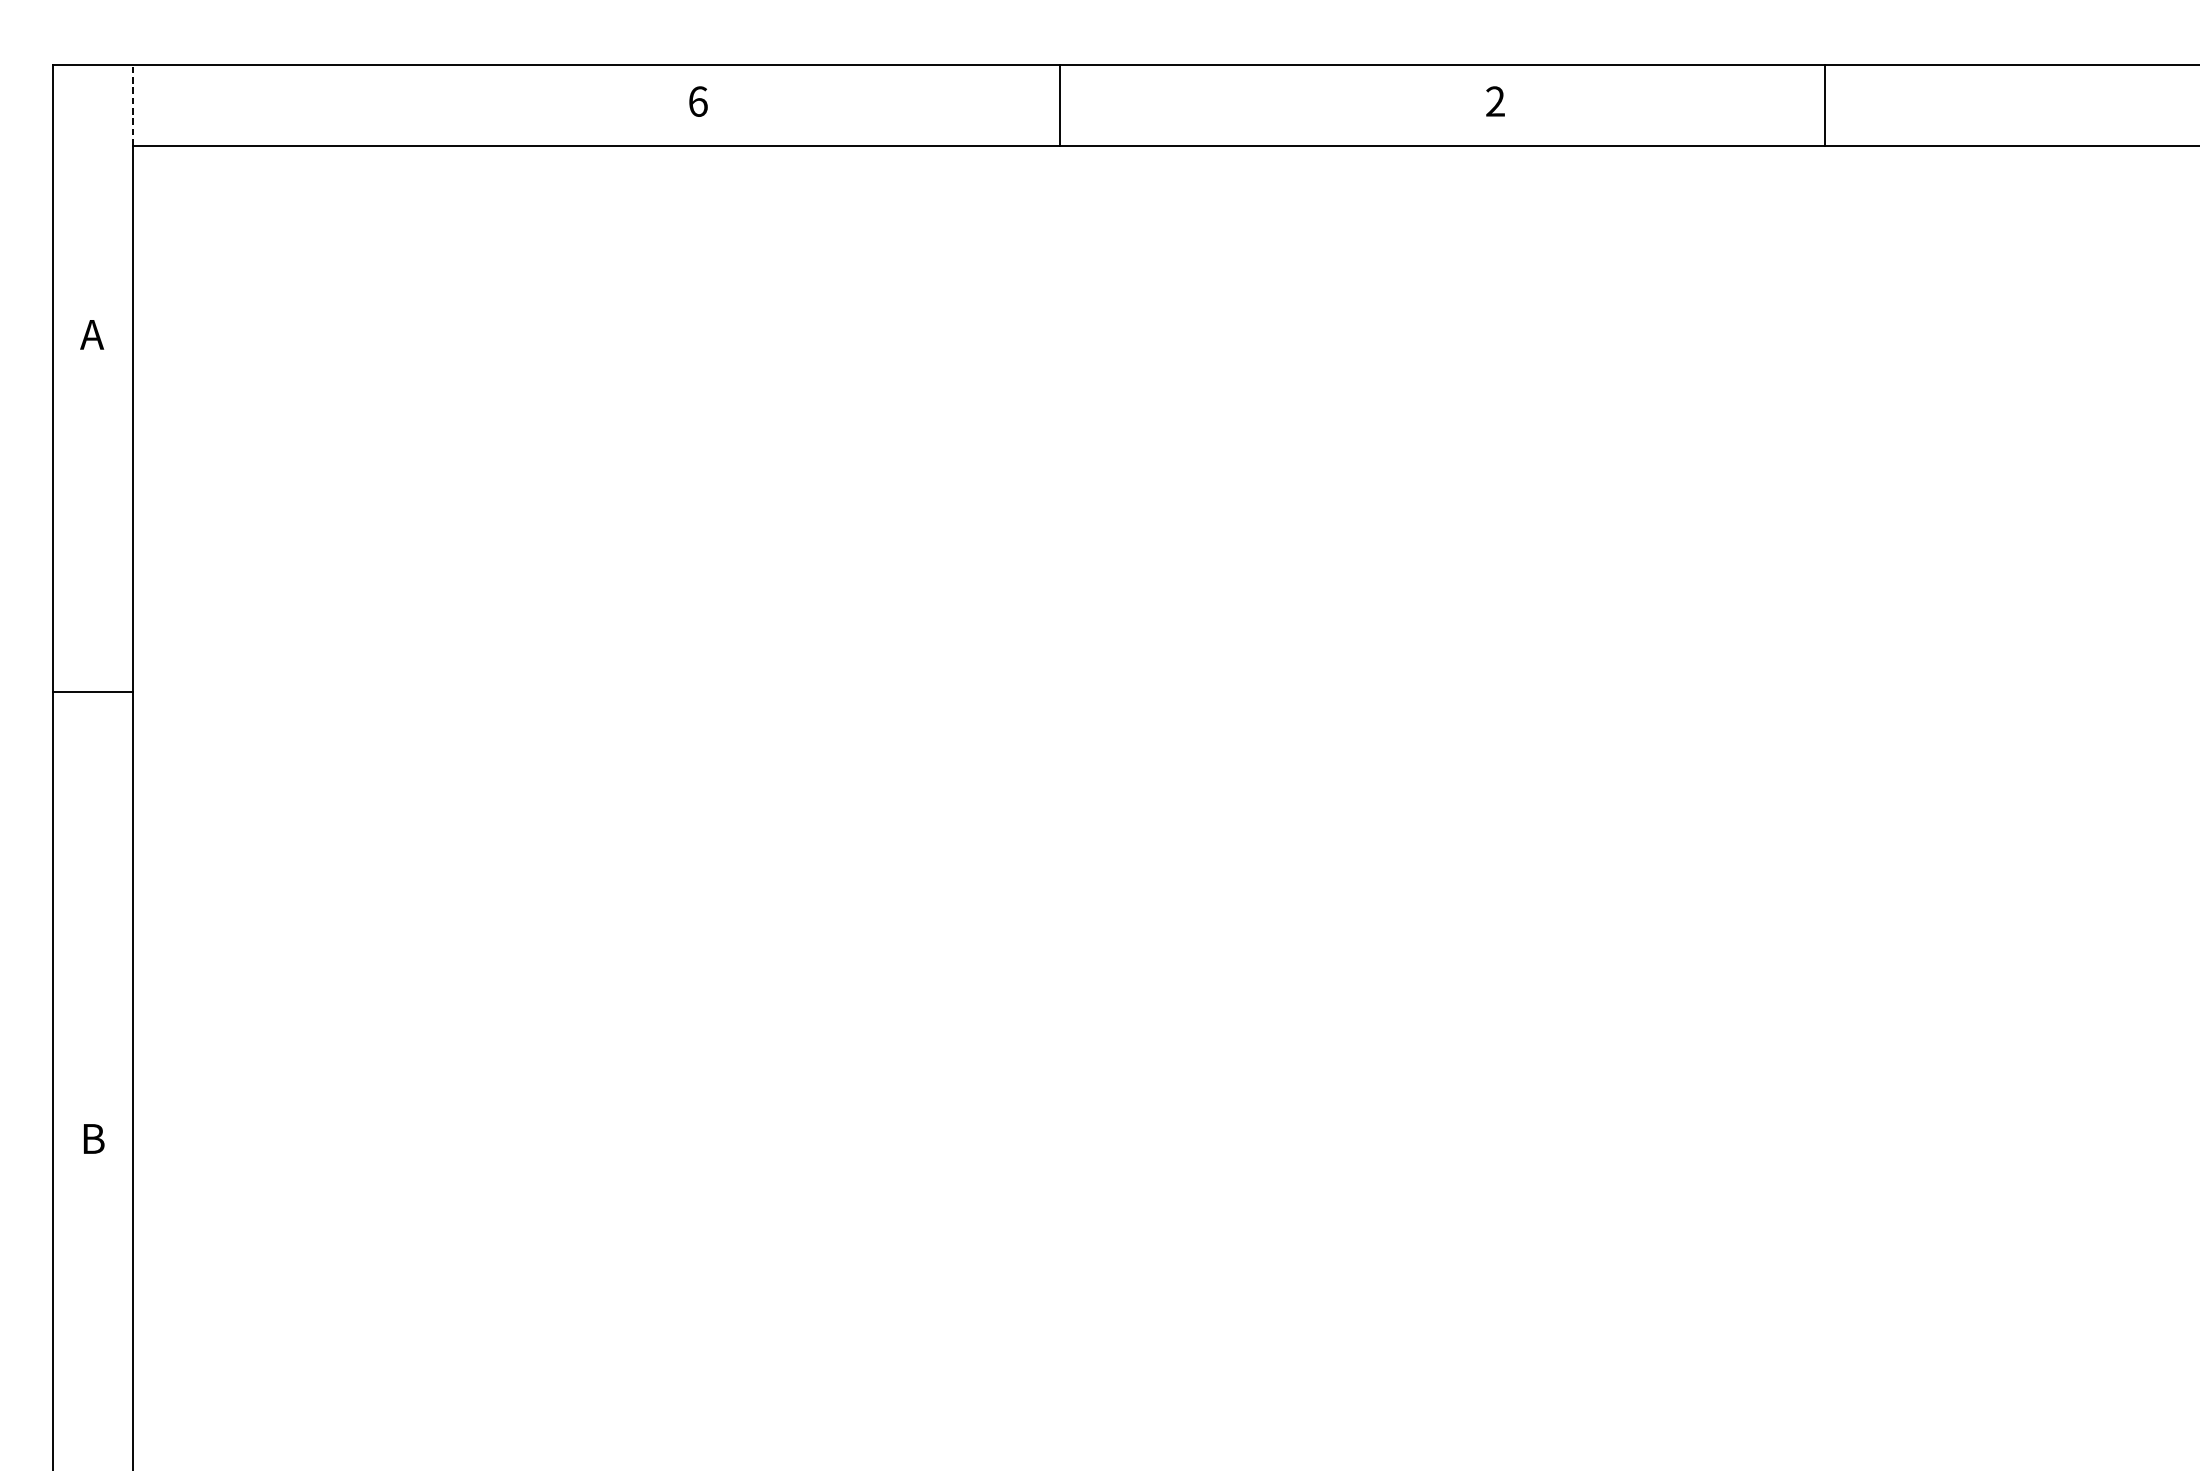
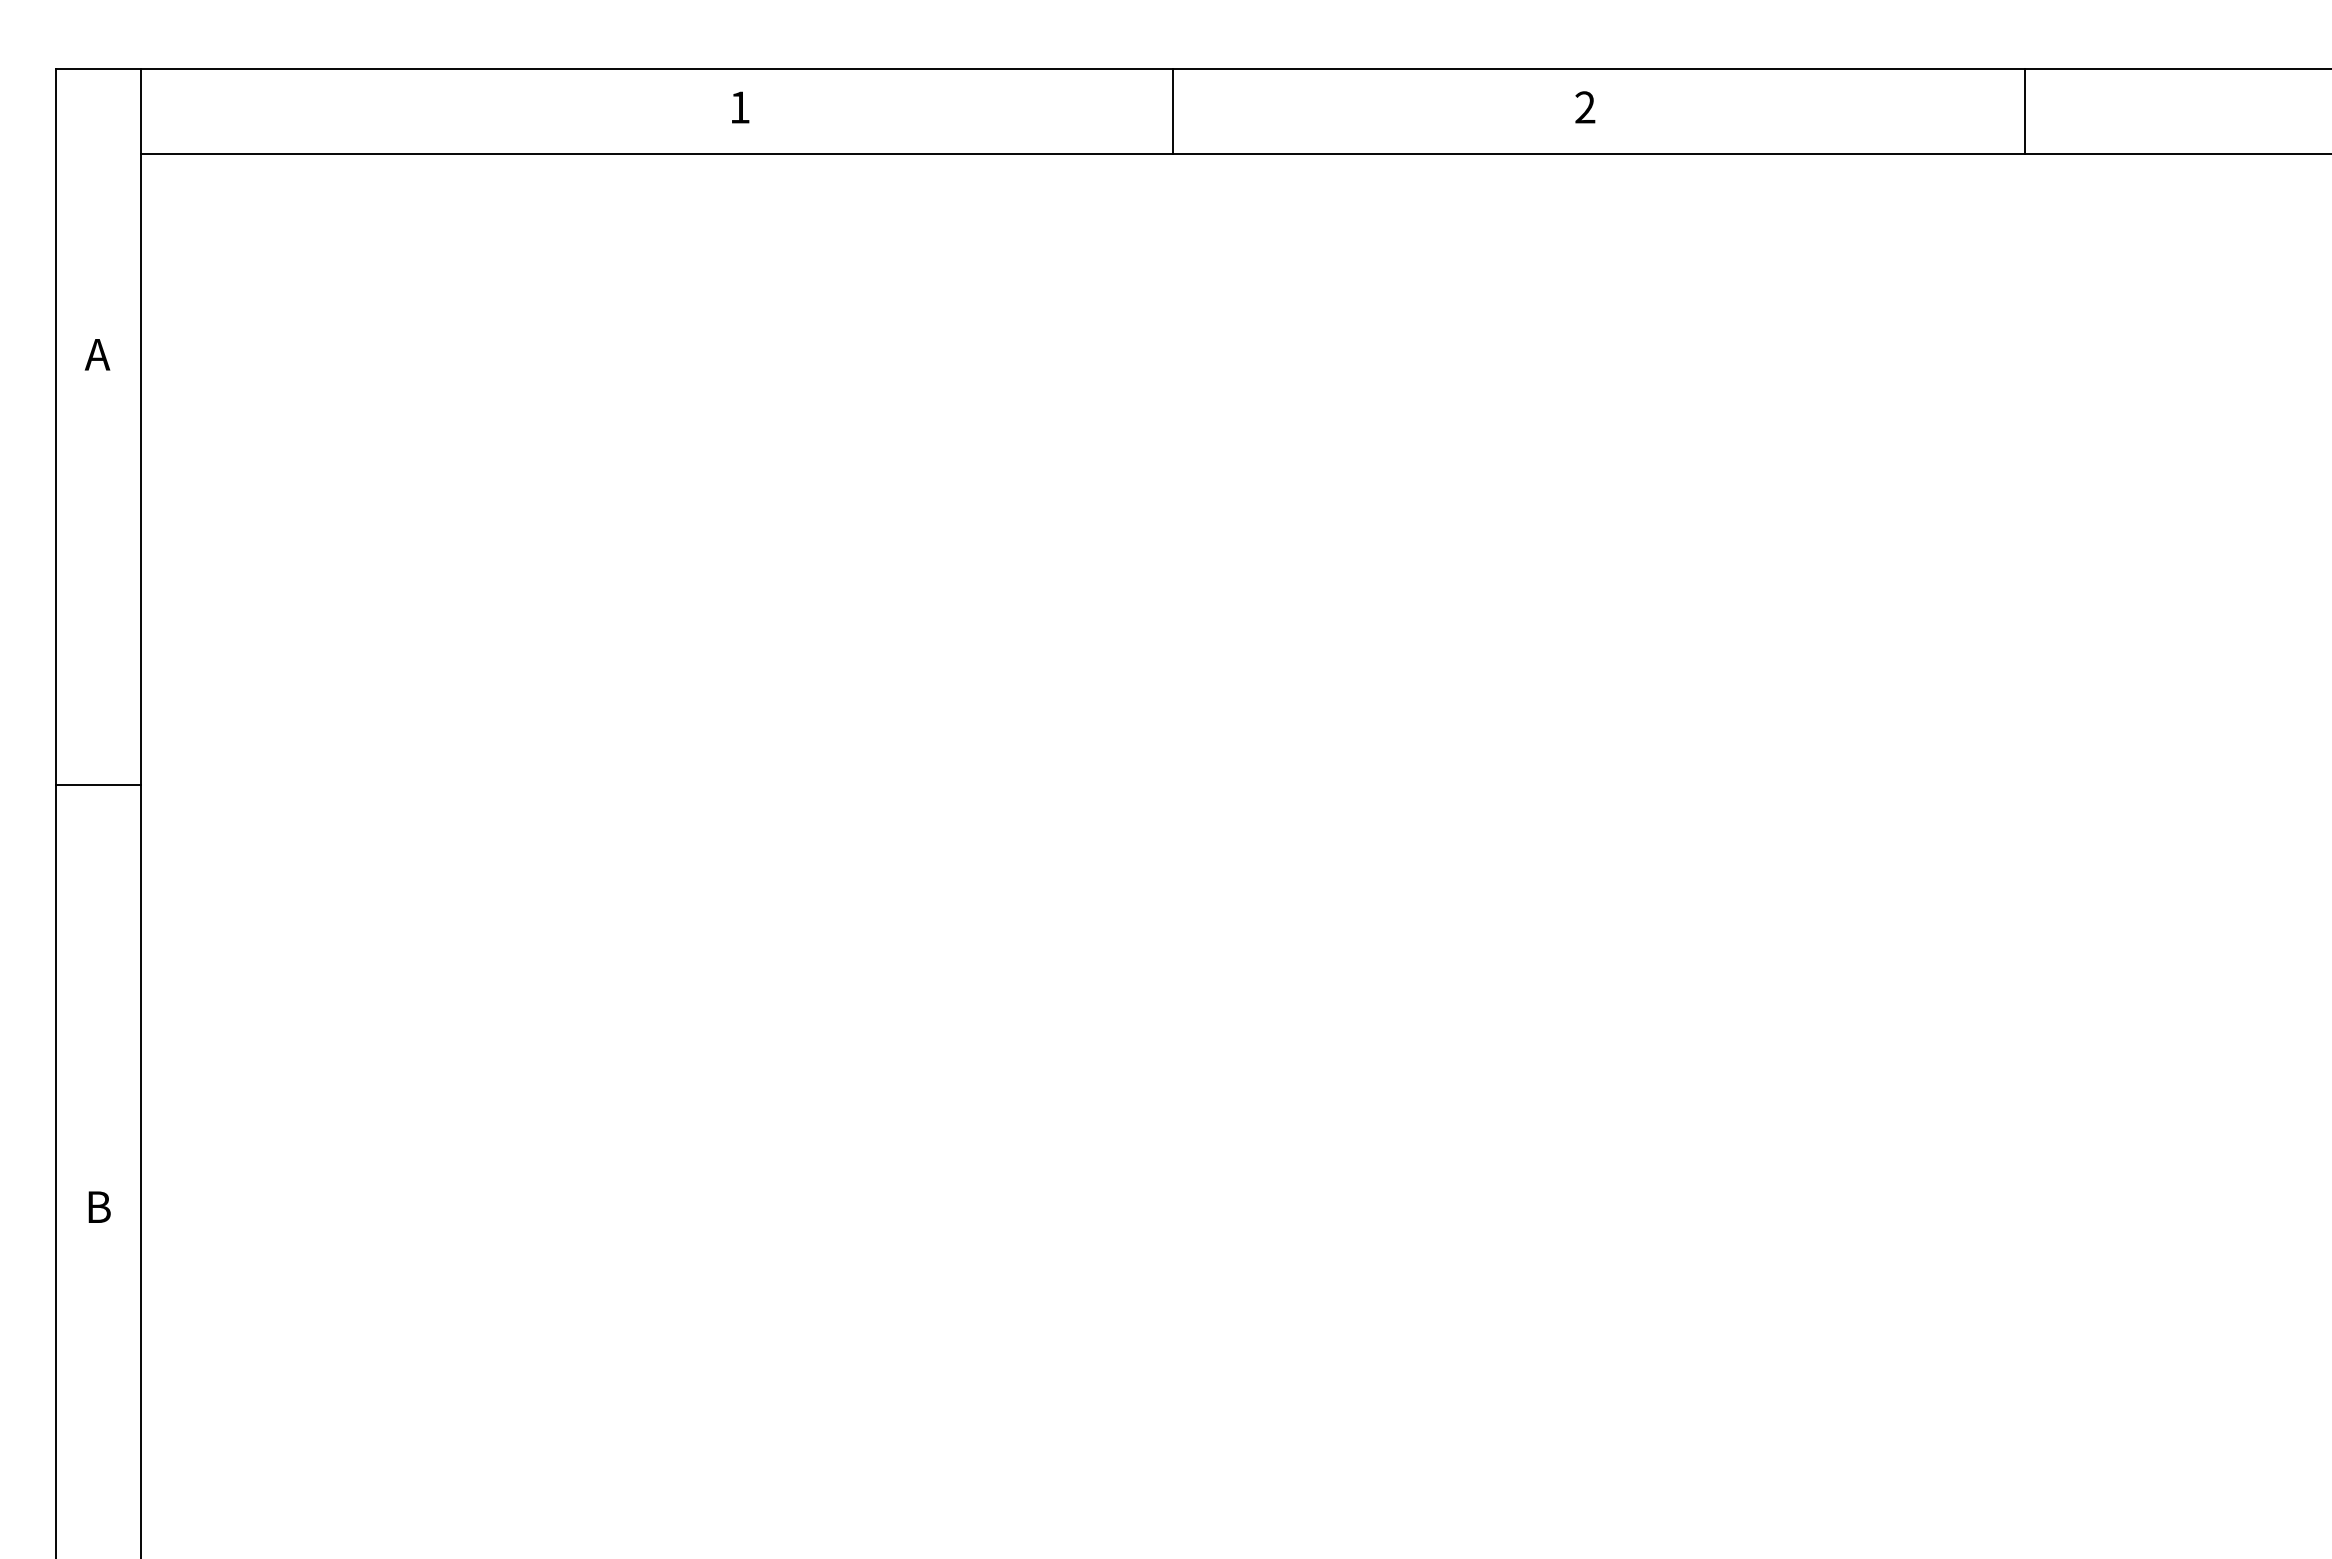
text: (698, 101) -> (740, 107), 6 -> 1
line: (133, 105) -> (141, 111), dashed -> solid
line: (1059, 105) -> (1172, 111), moved
line: (1824, 105) -> (2025, 111), moved
line: (93, 692) -> (98, 785), moved

